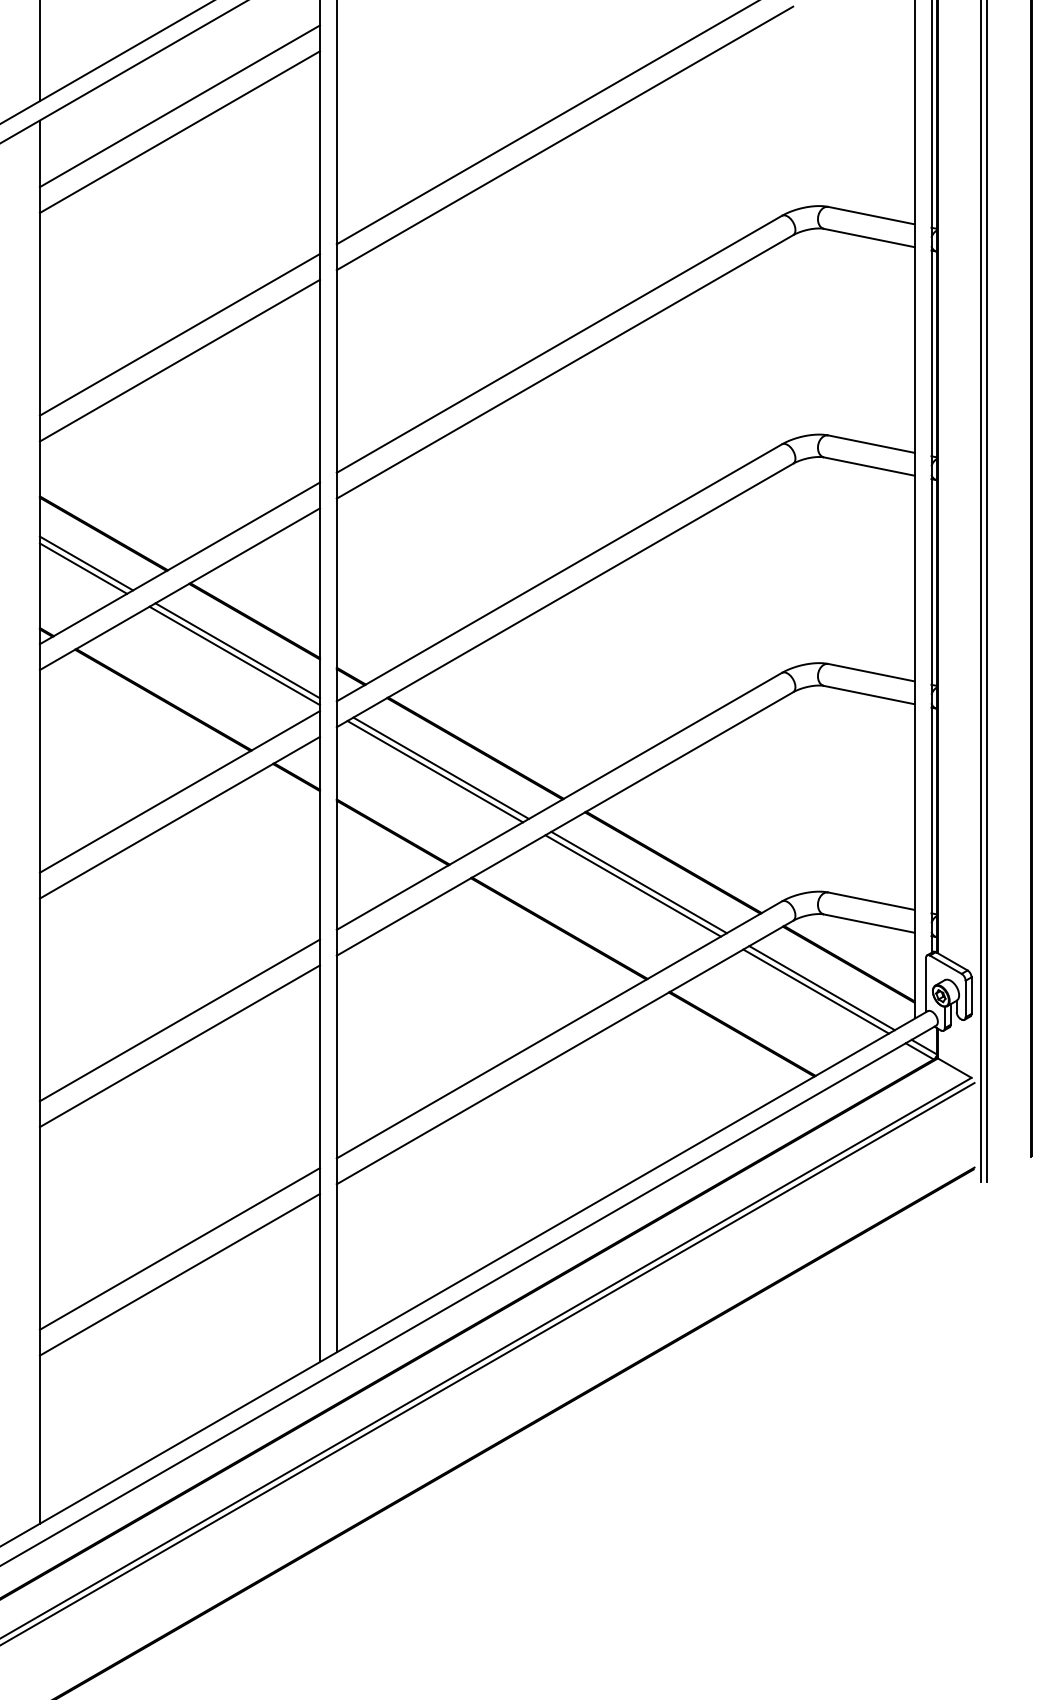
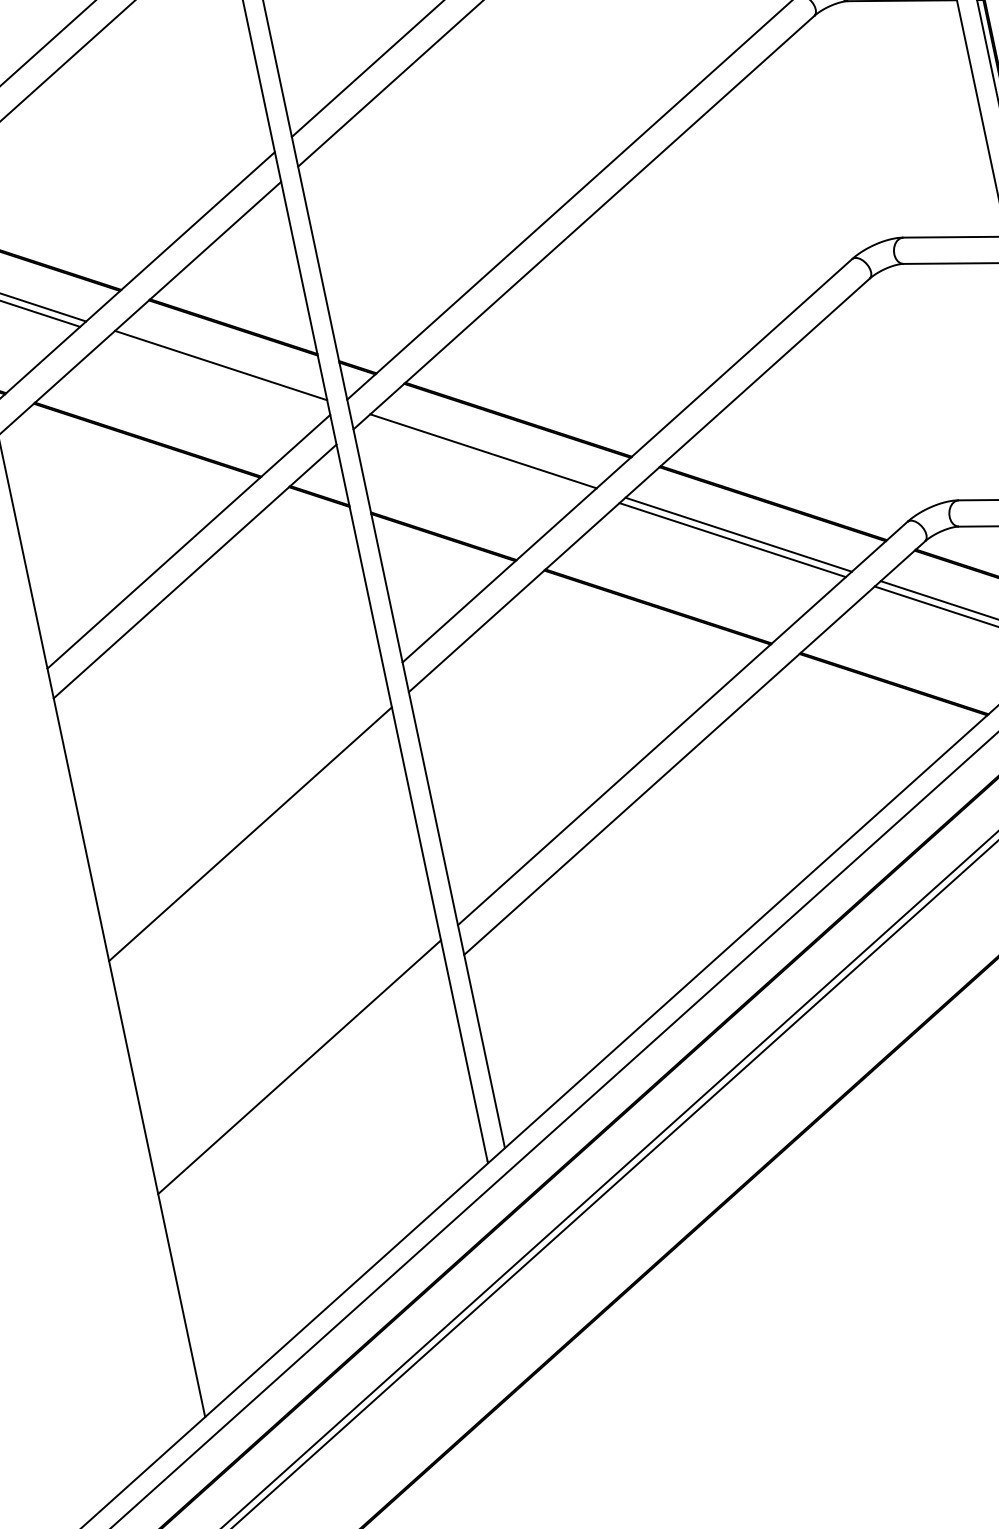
line: (234, 655) -> (218, 371), removed
line: (435, 771) -> (477, 456), removed
line: (179, 1020) -> (243, 804), removed
line: (179, 1274) -> (305, 1096), removed

